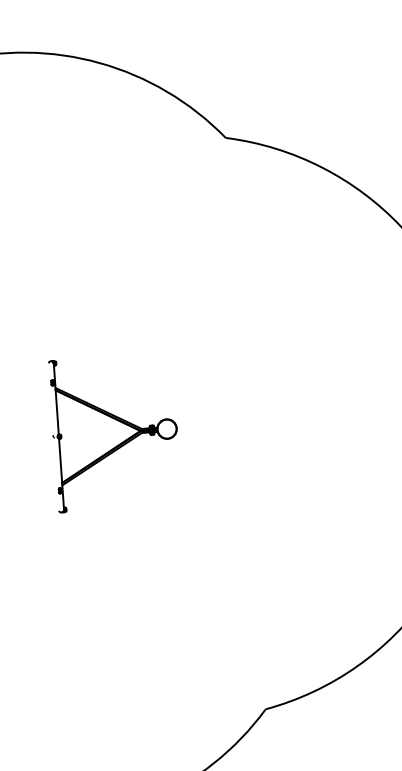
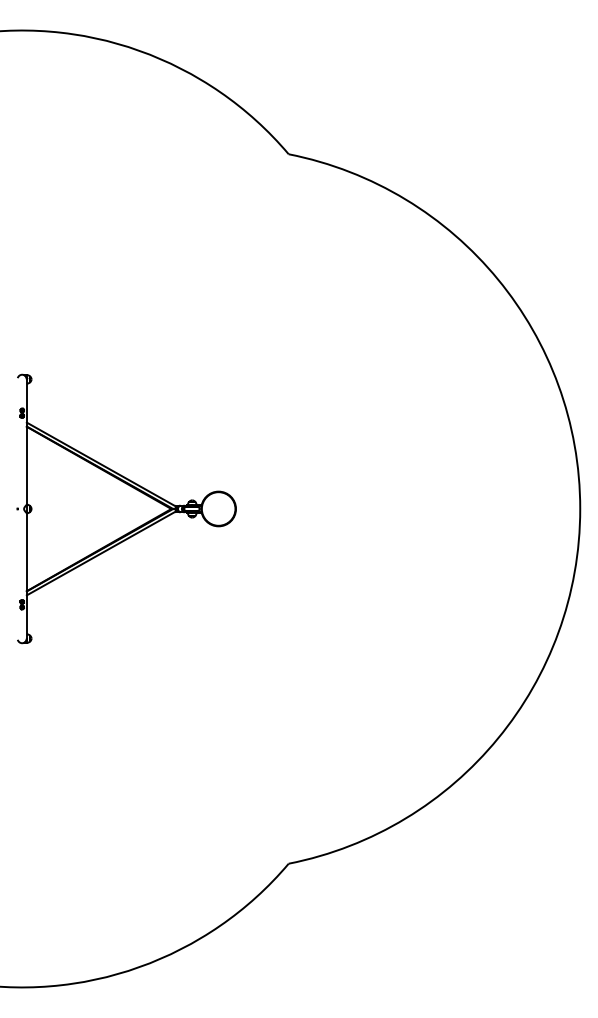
part: (115, 432) -> (126, 508), size x1.43

